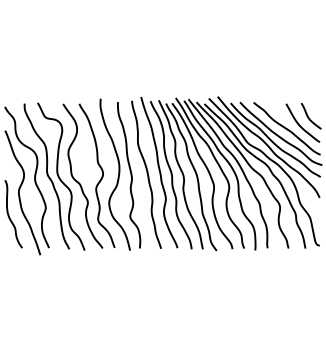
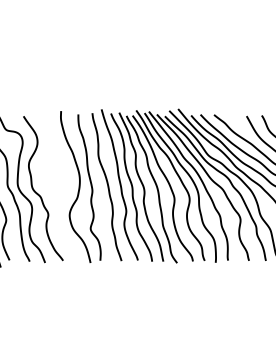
curve: (100, 178) -> (60, 190), removed

